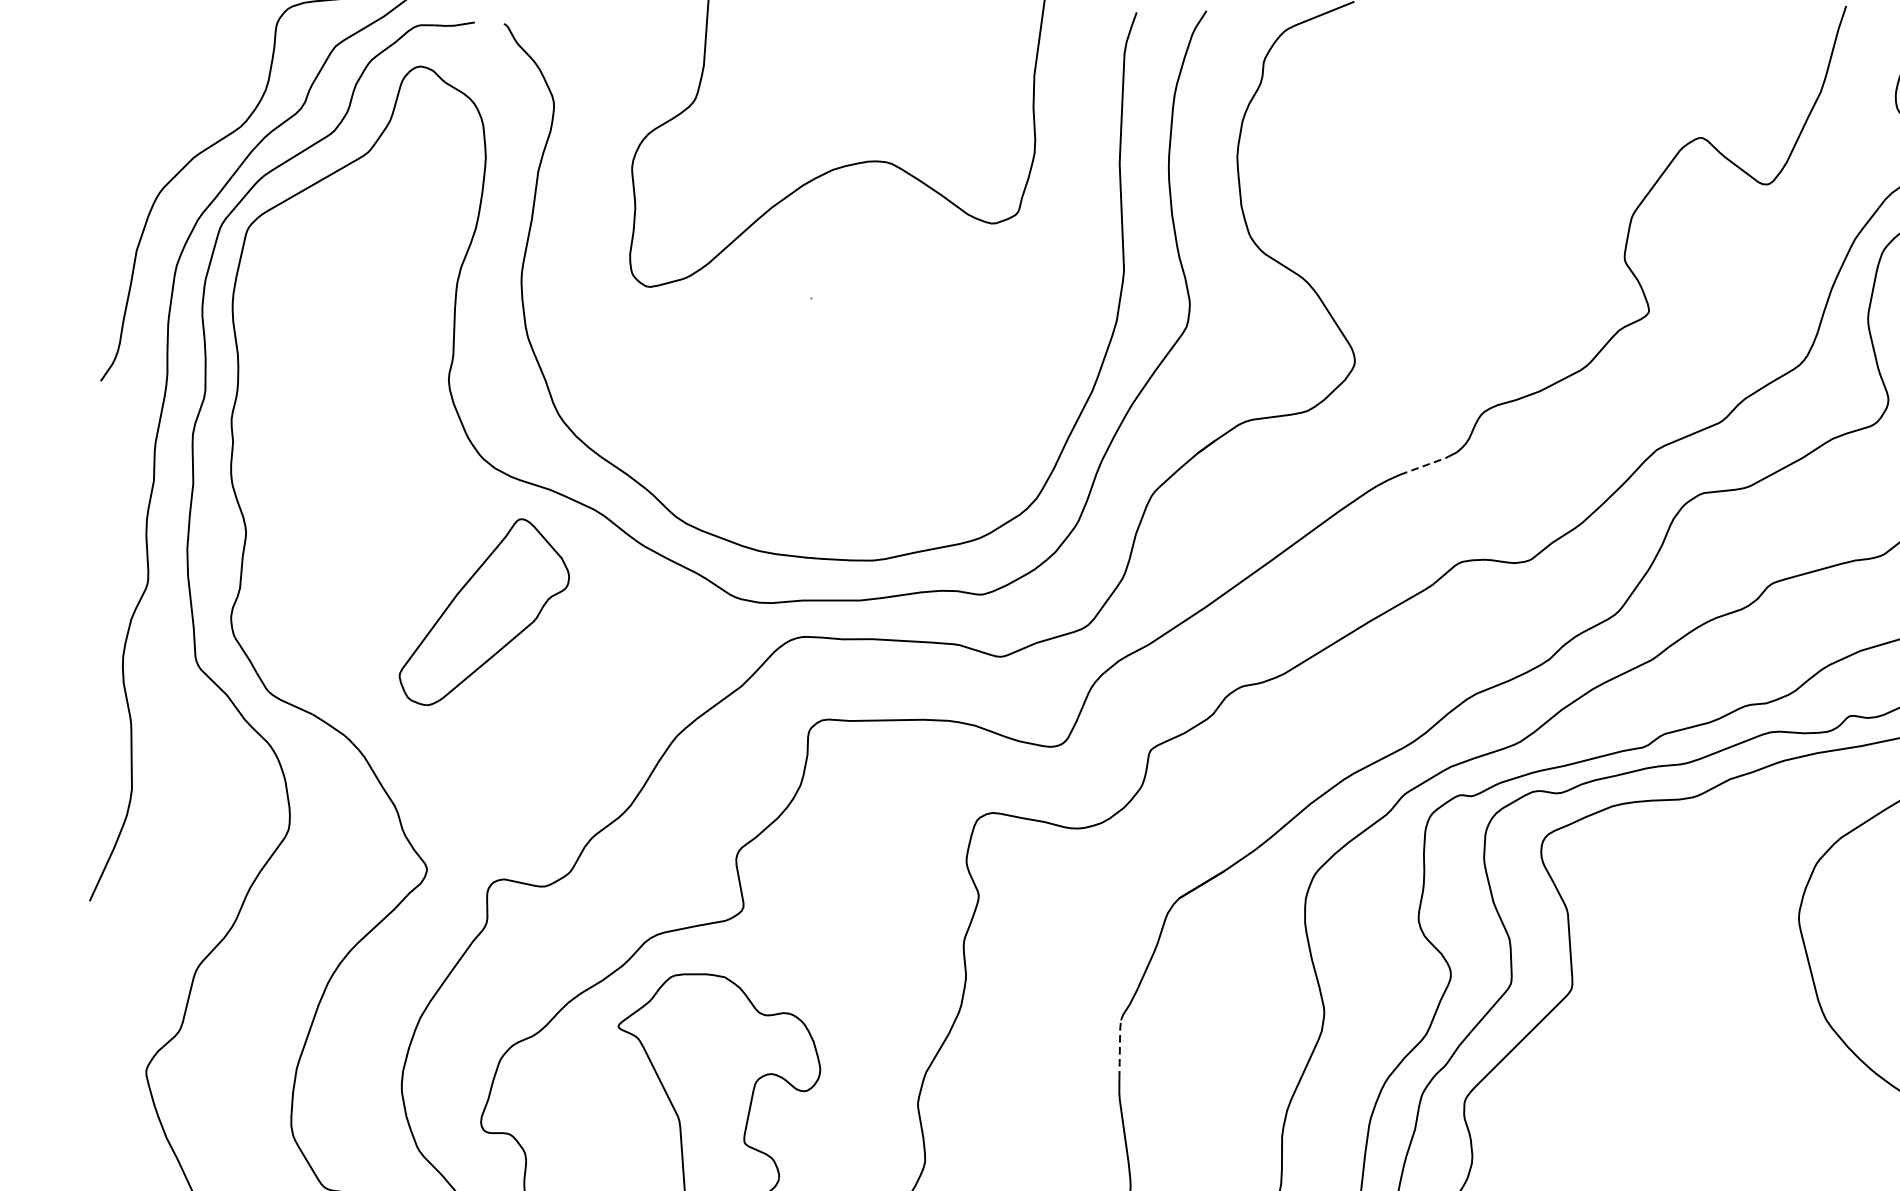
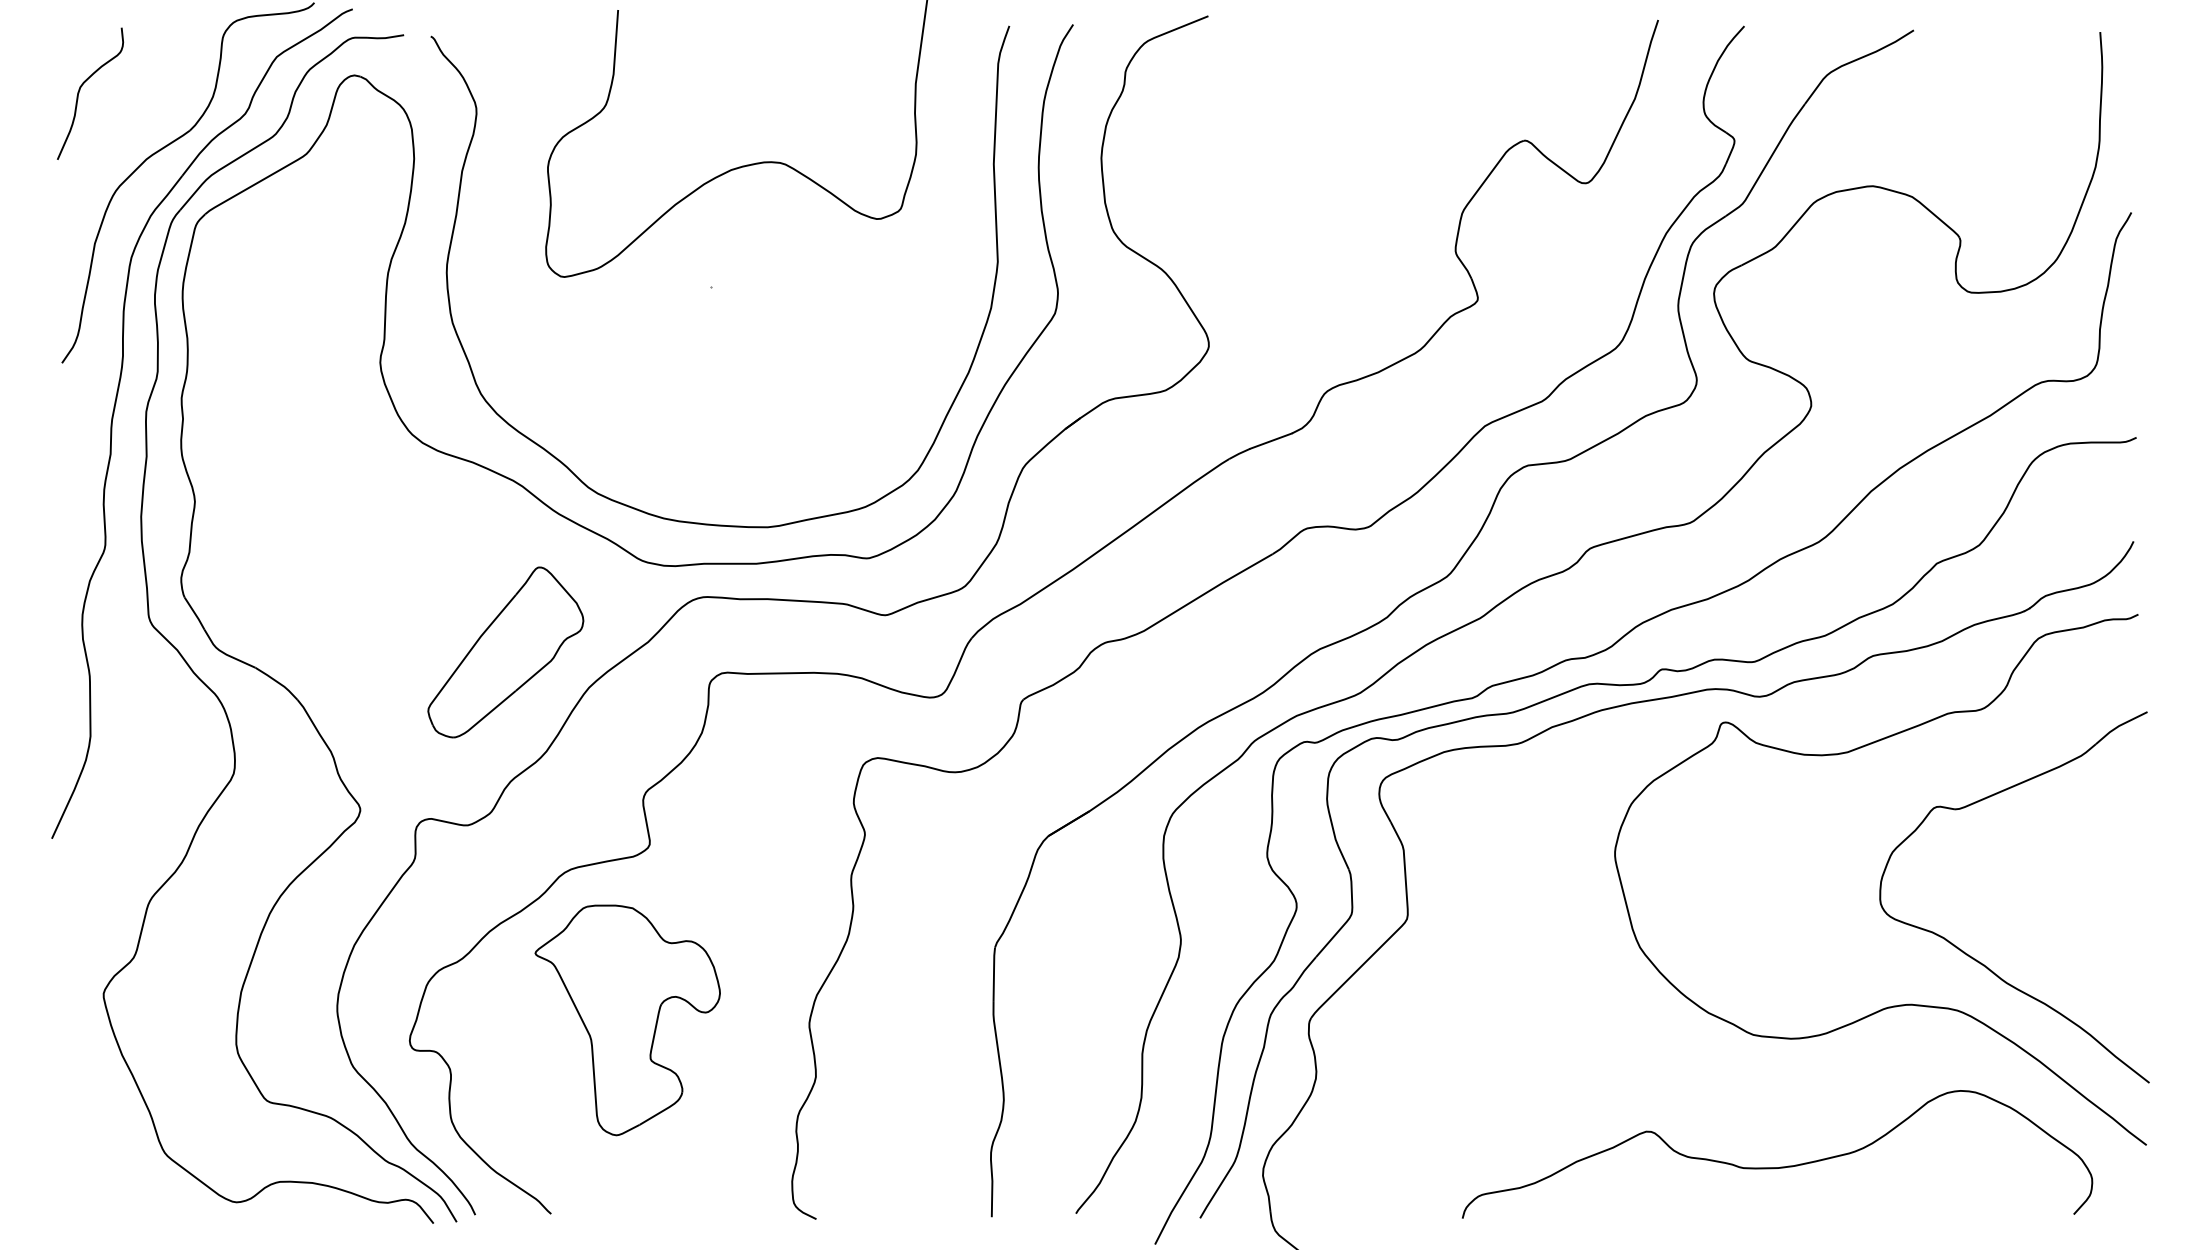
curve: (120, 82) -> (80, 90), added
line: (1423, 465) -> (1271, 440), dashed -> solid
part: (484, 612) -> (505, 652), moved
line: (1120, 1048) -> (994, 973), dashed -> solid

